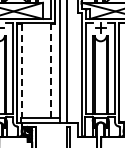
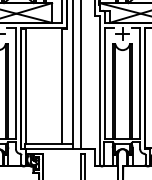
line: (51, 70) -> (62, 85), dashed -> solid
line: (21, 71) -> (26, 86), dashed -> solid

